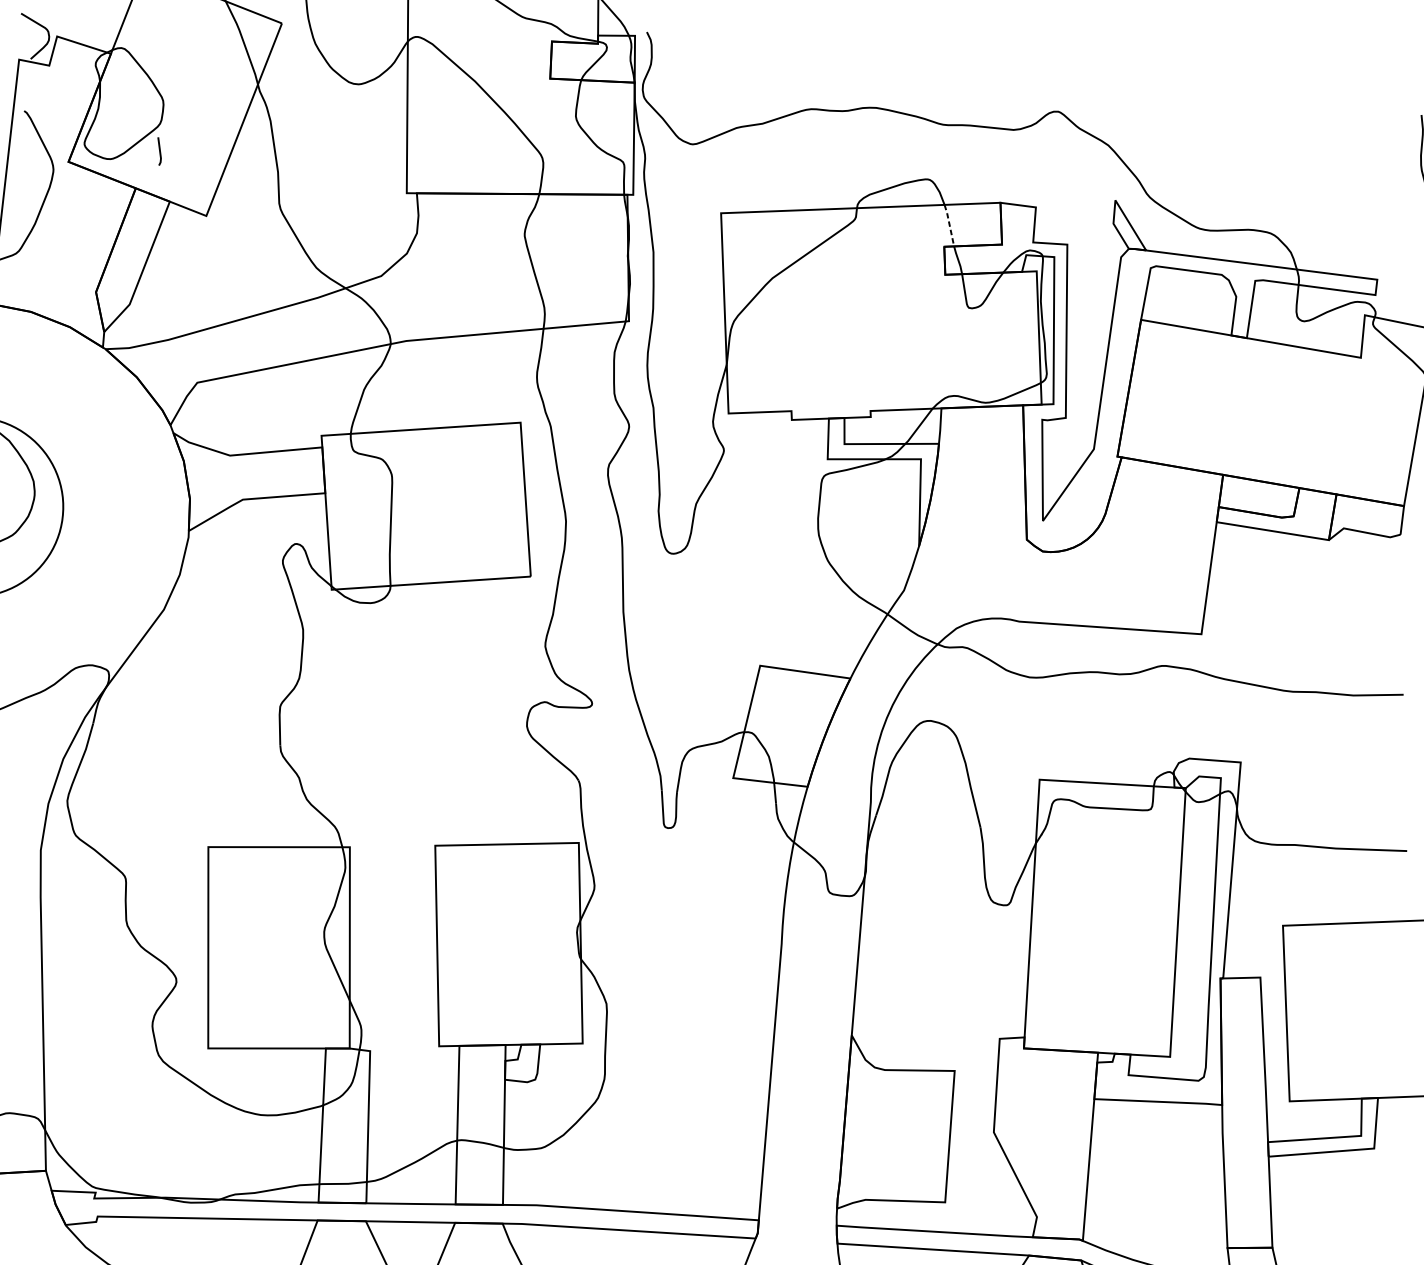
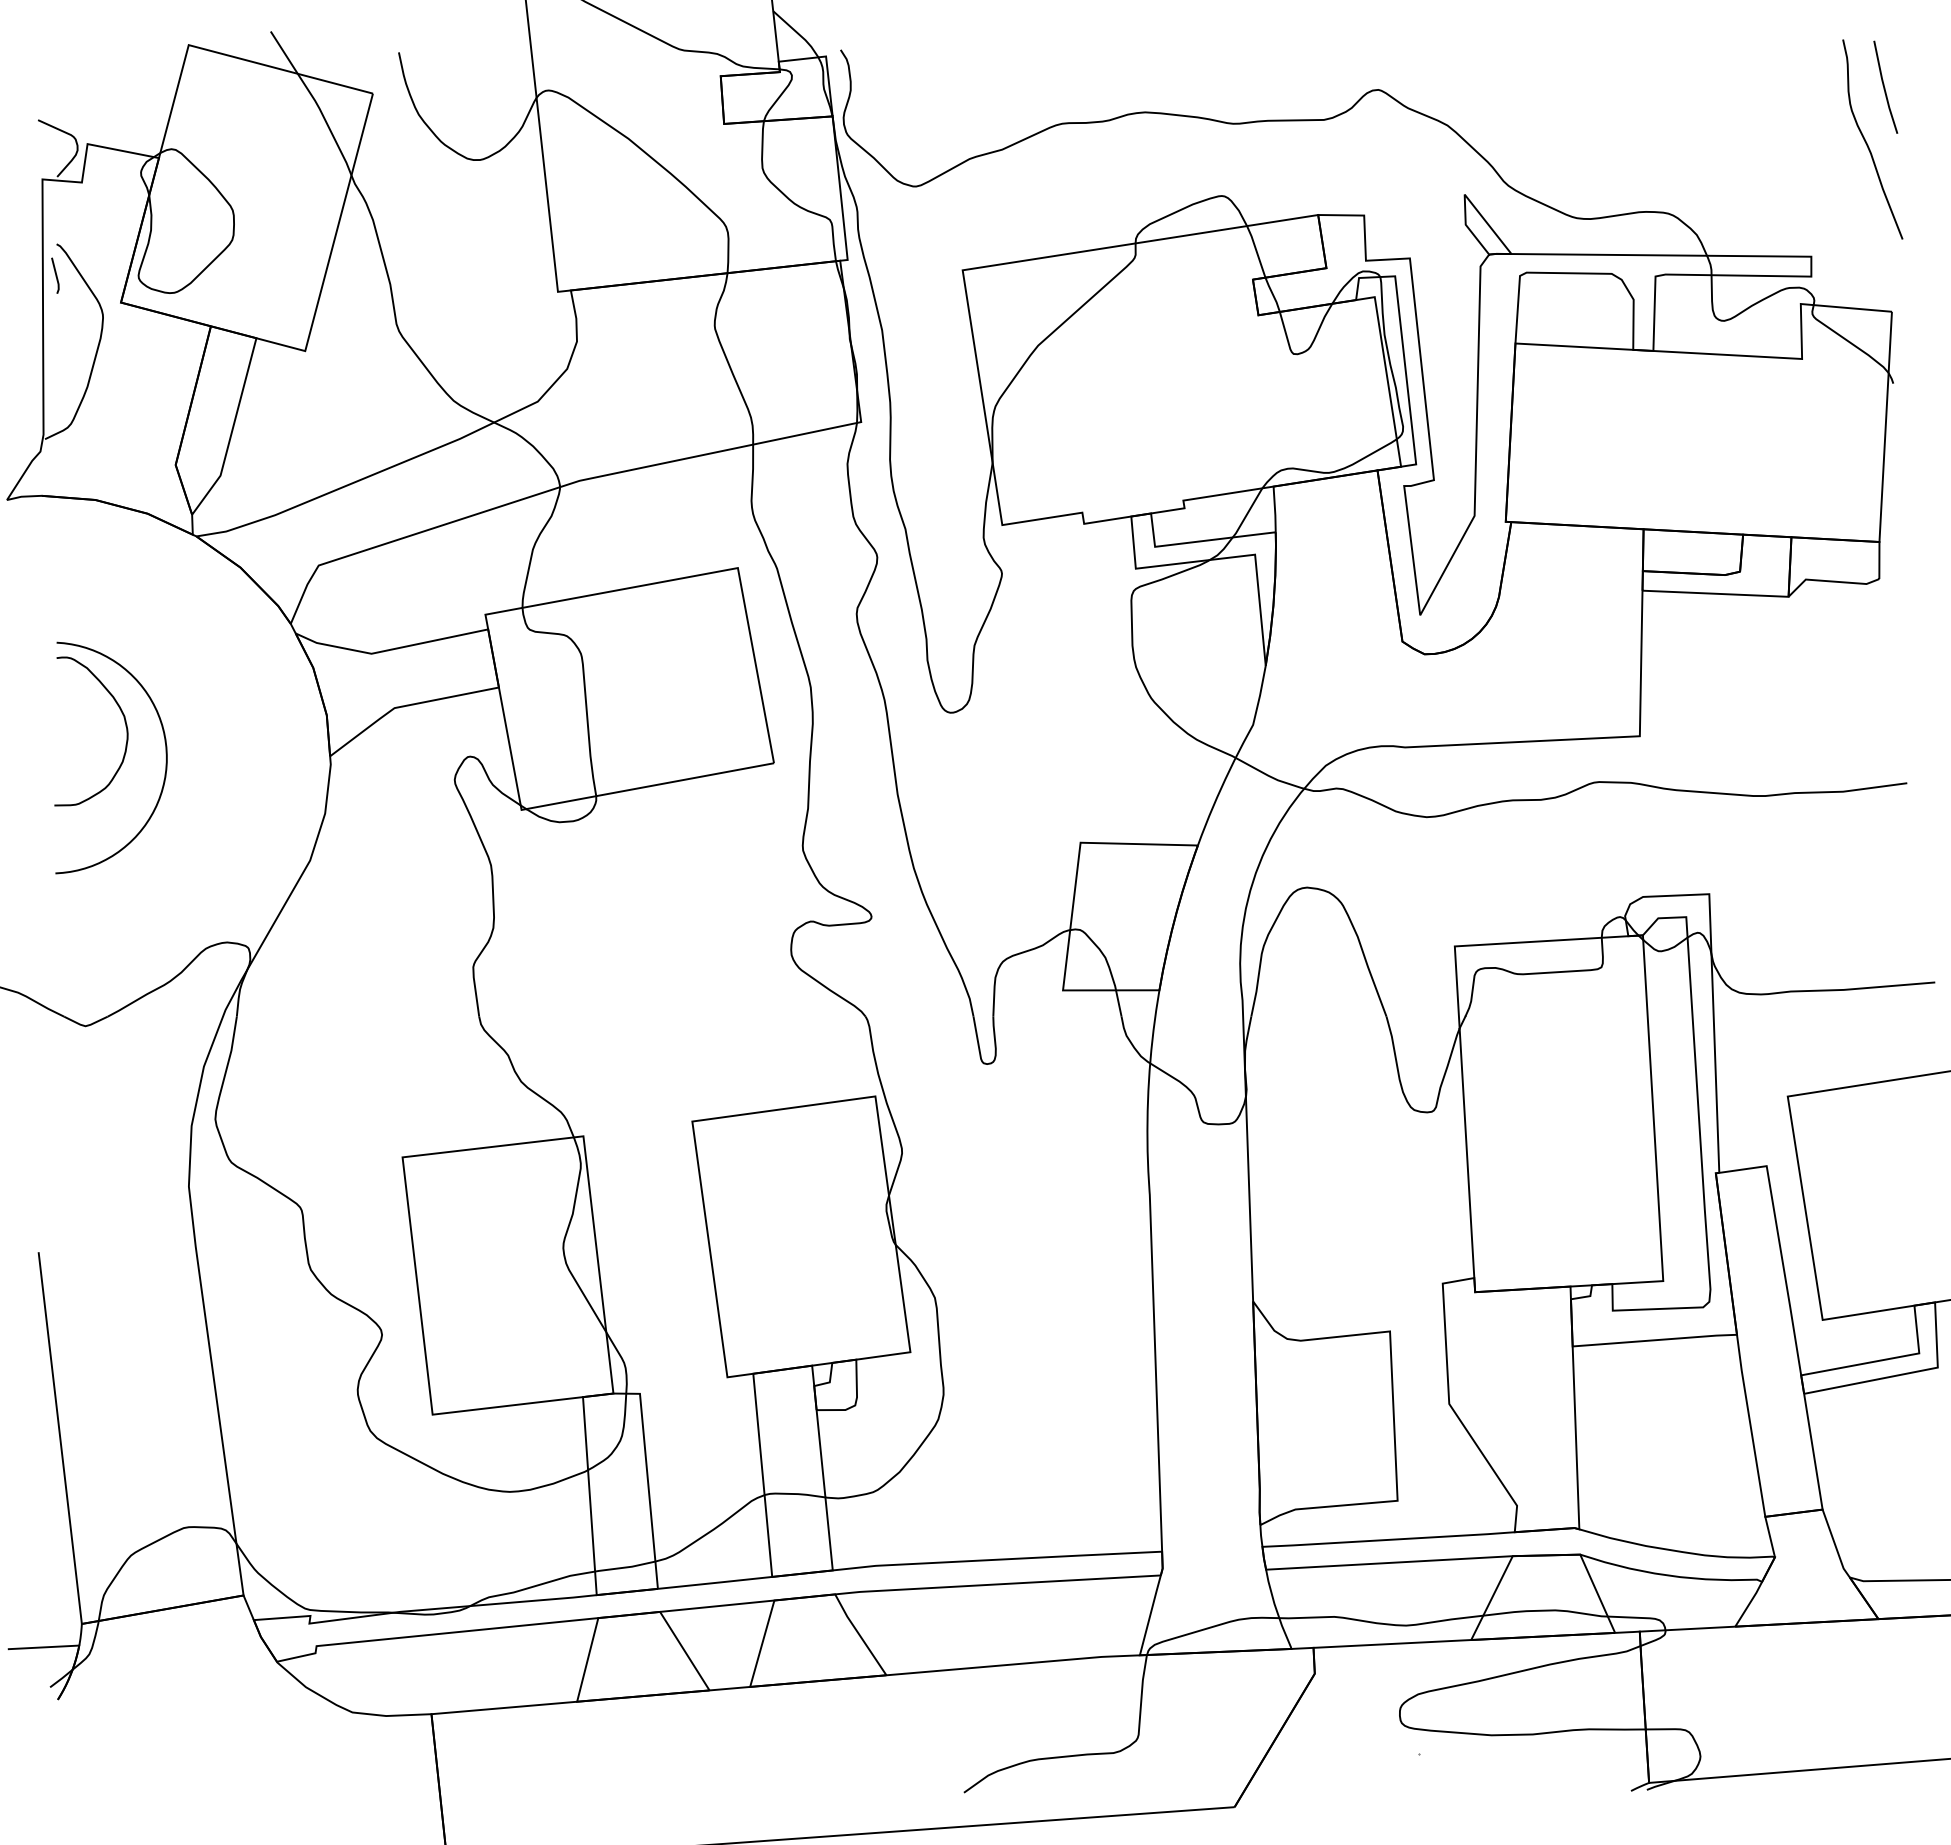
line: (159, 151) -> (55, 275), moved
line: (949, 225) -> (1256, 251), dashed -> solid

